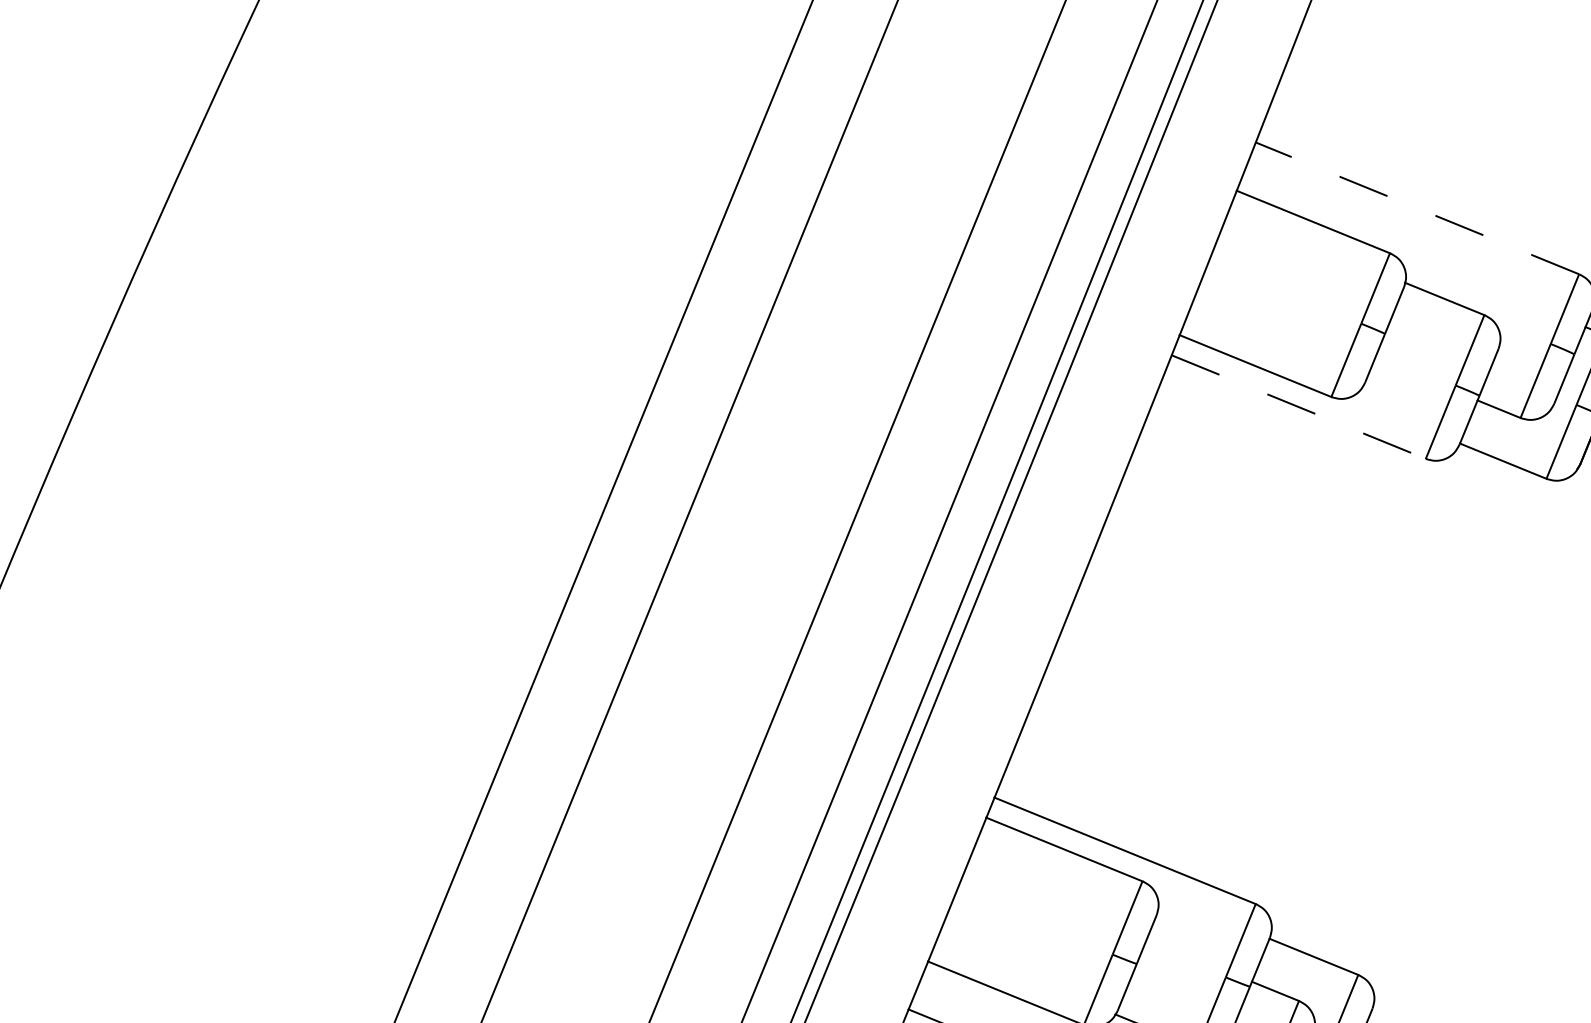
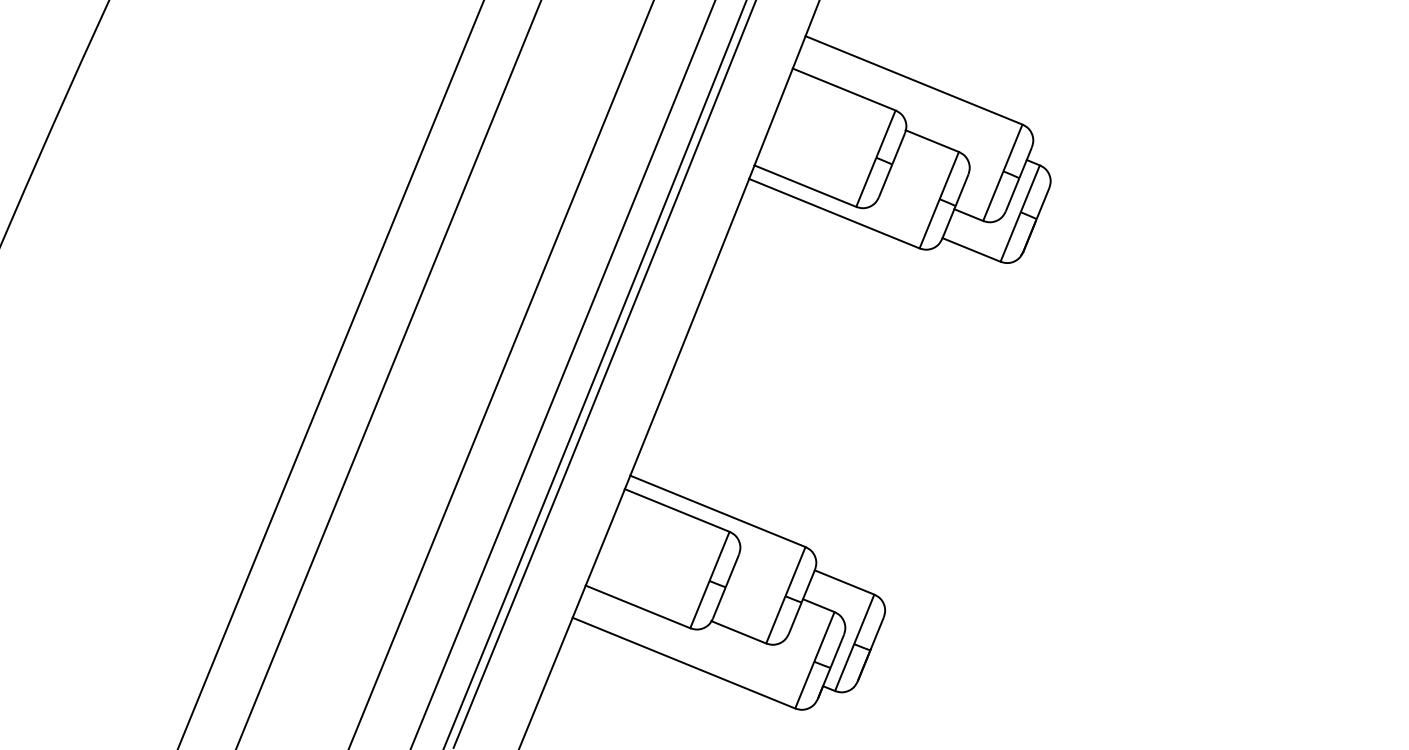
line: (1416, 208) -> (913, 80), dashed -> solid
line: (1298, 406) -> (834, 213), dashed -> solid

